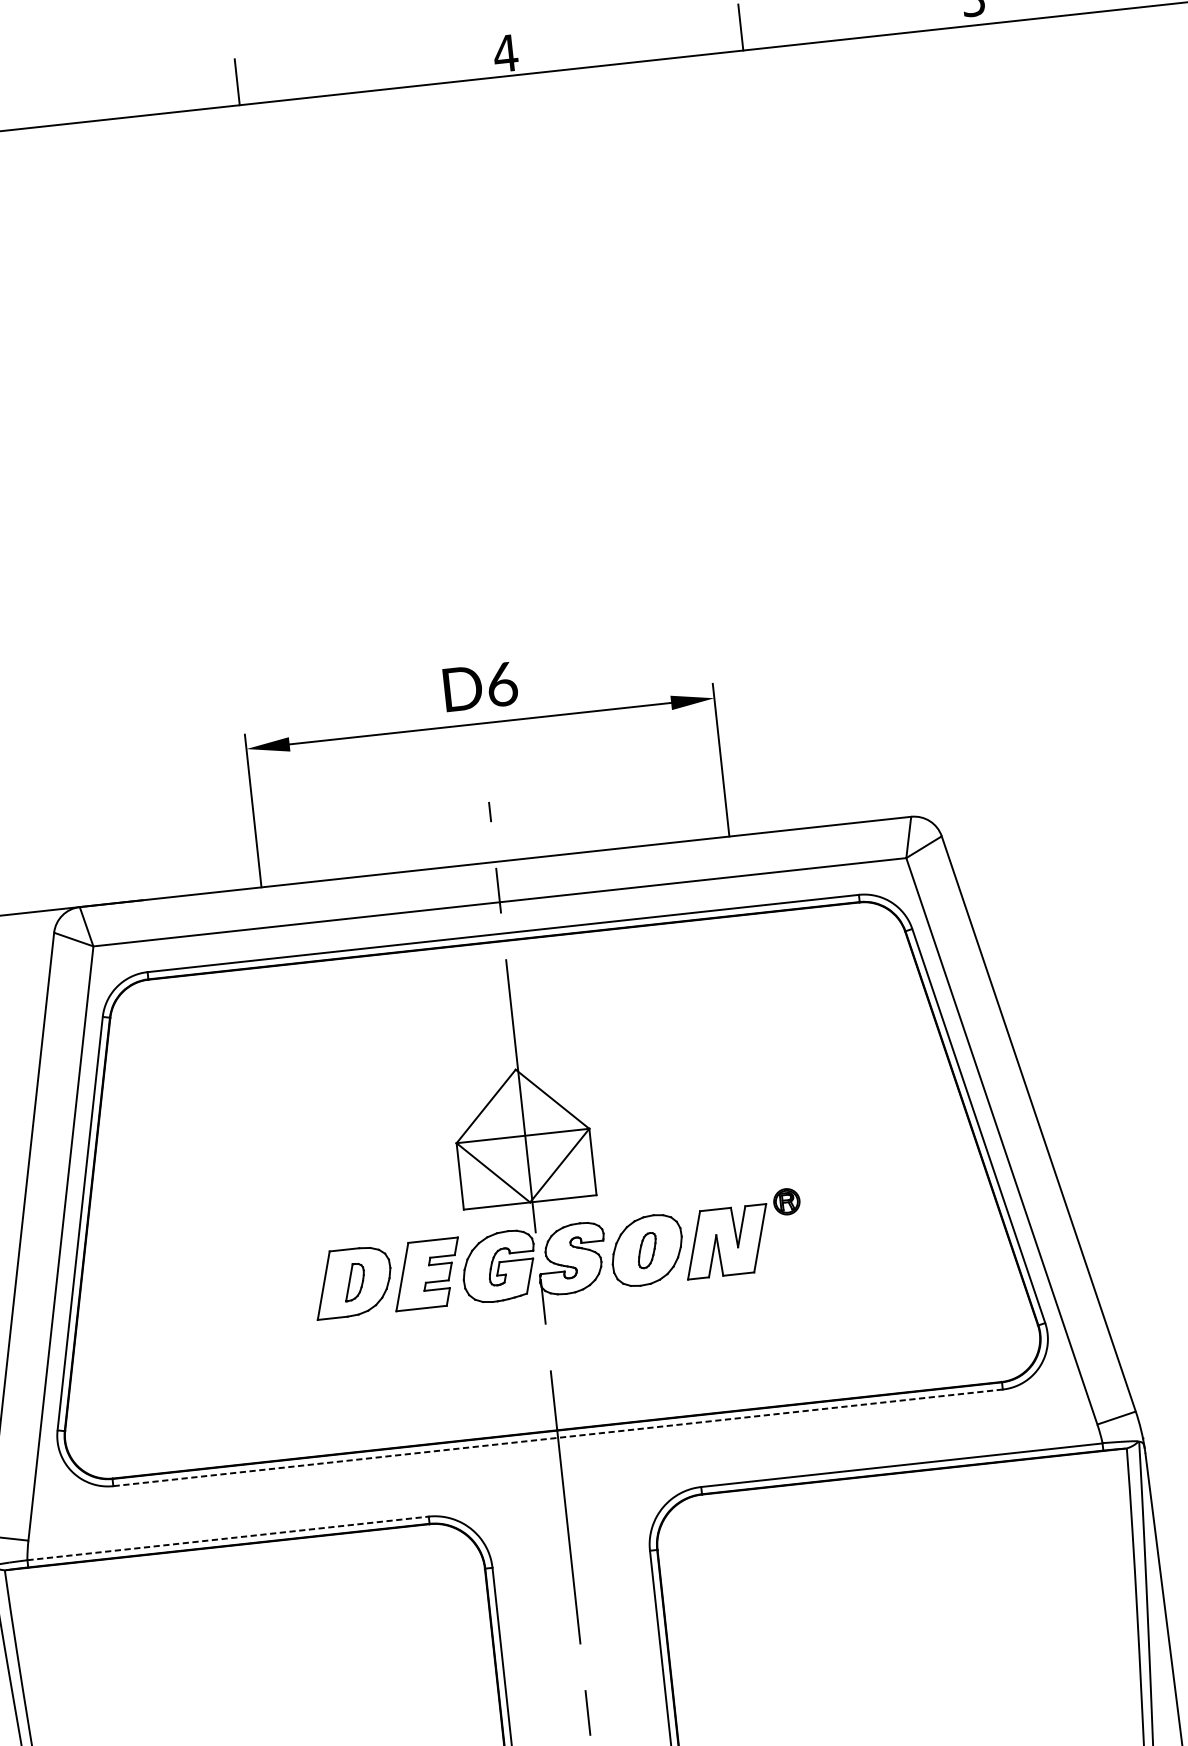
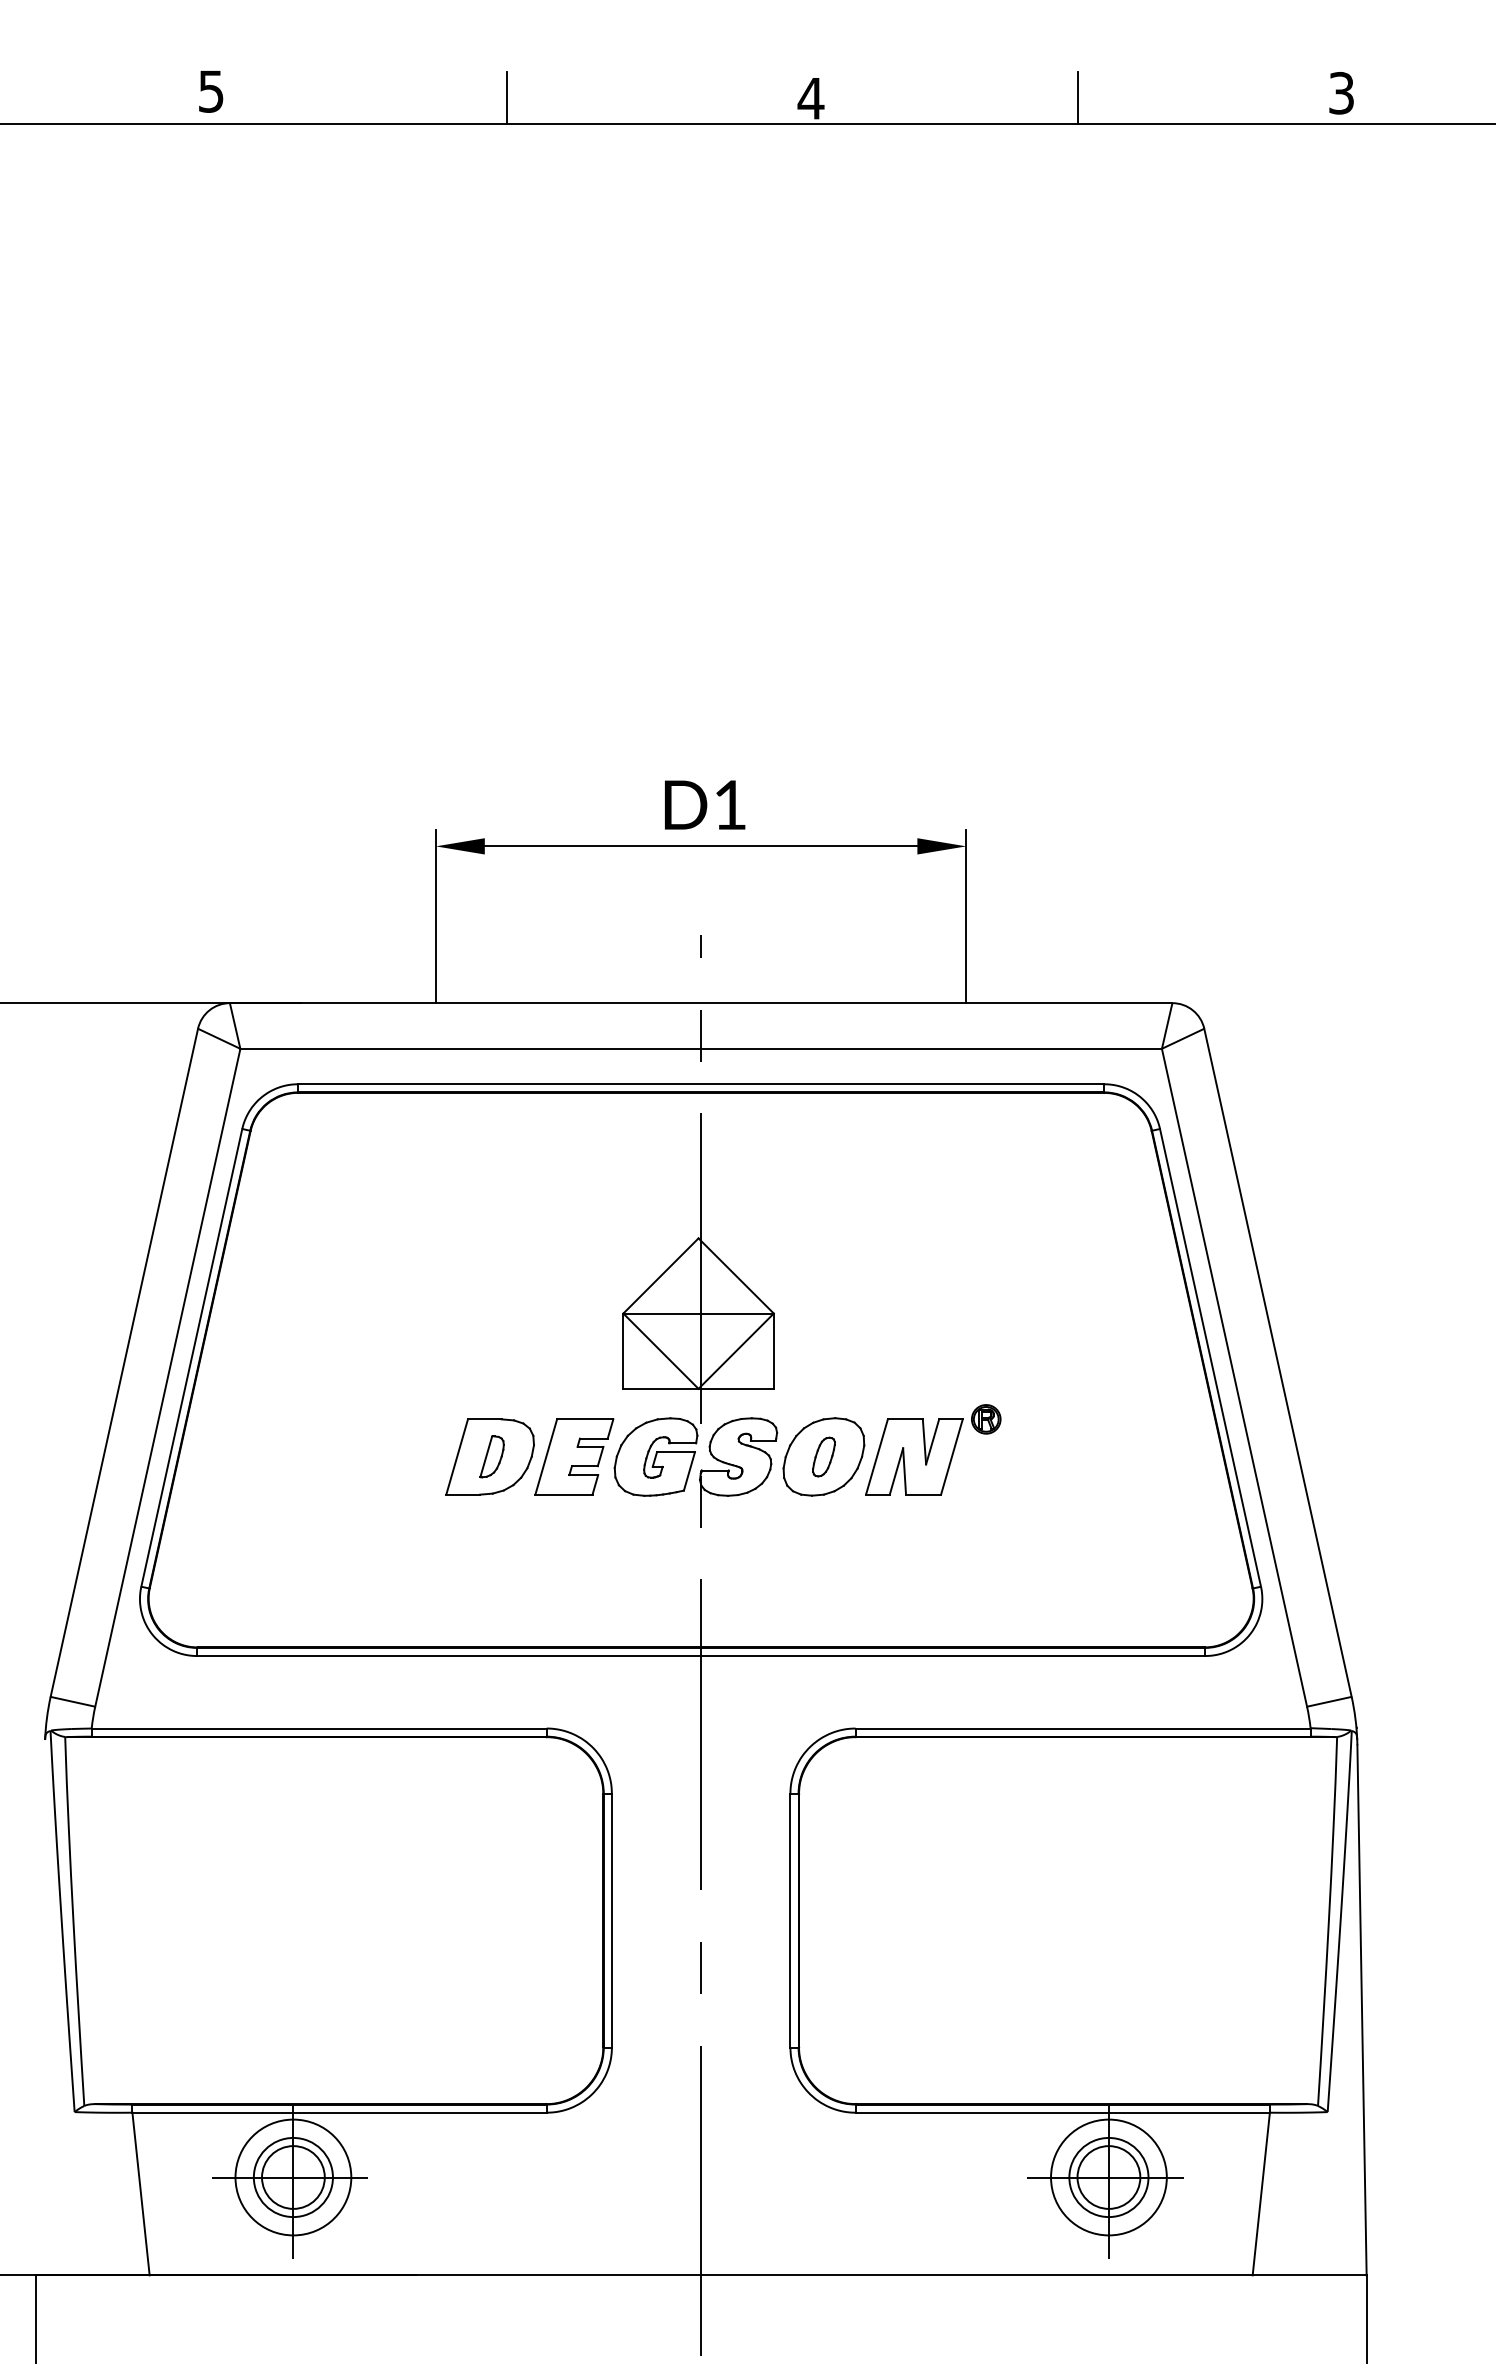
text: (502, 684) -> (730, 805), D6 -> D1
line: (557, 1438) -> (700, 1656), dashed -> solid
line: (228, 1538) -> (319, 1728), dashed -> solid

